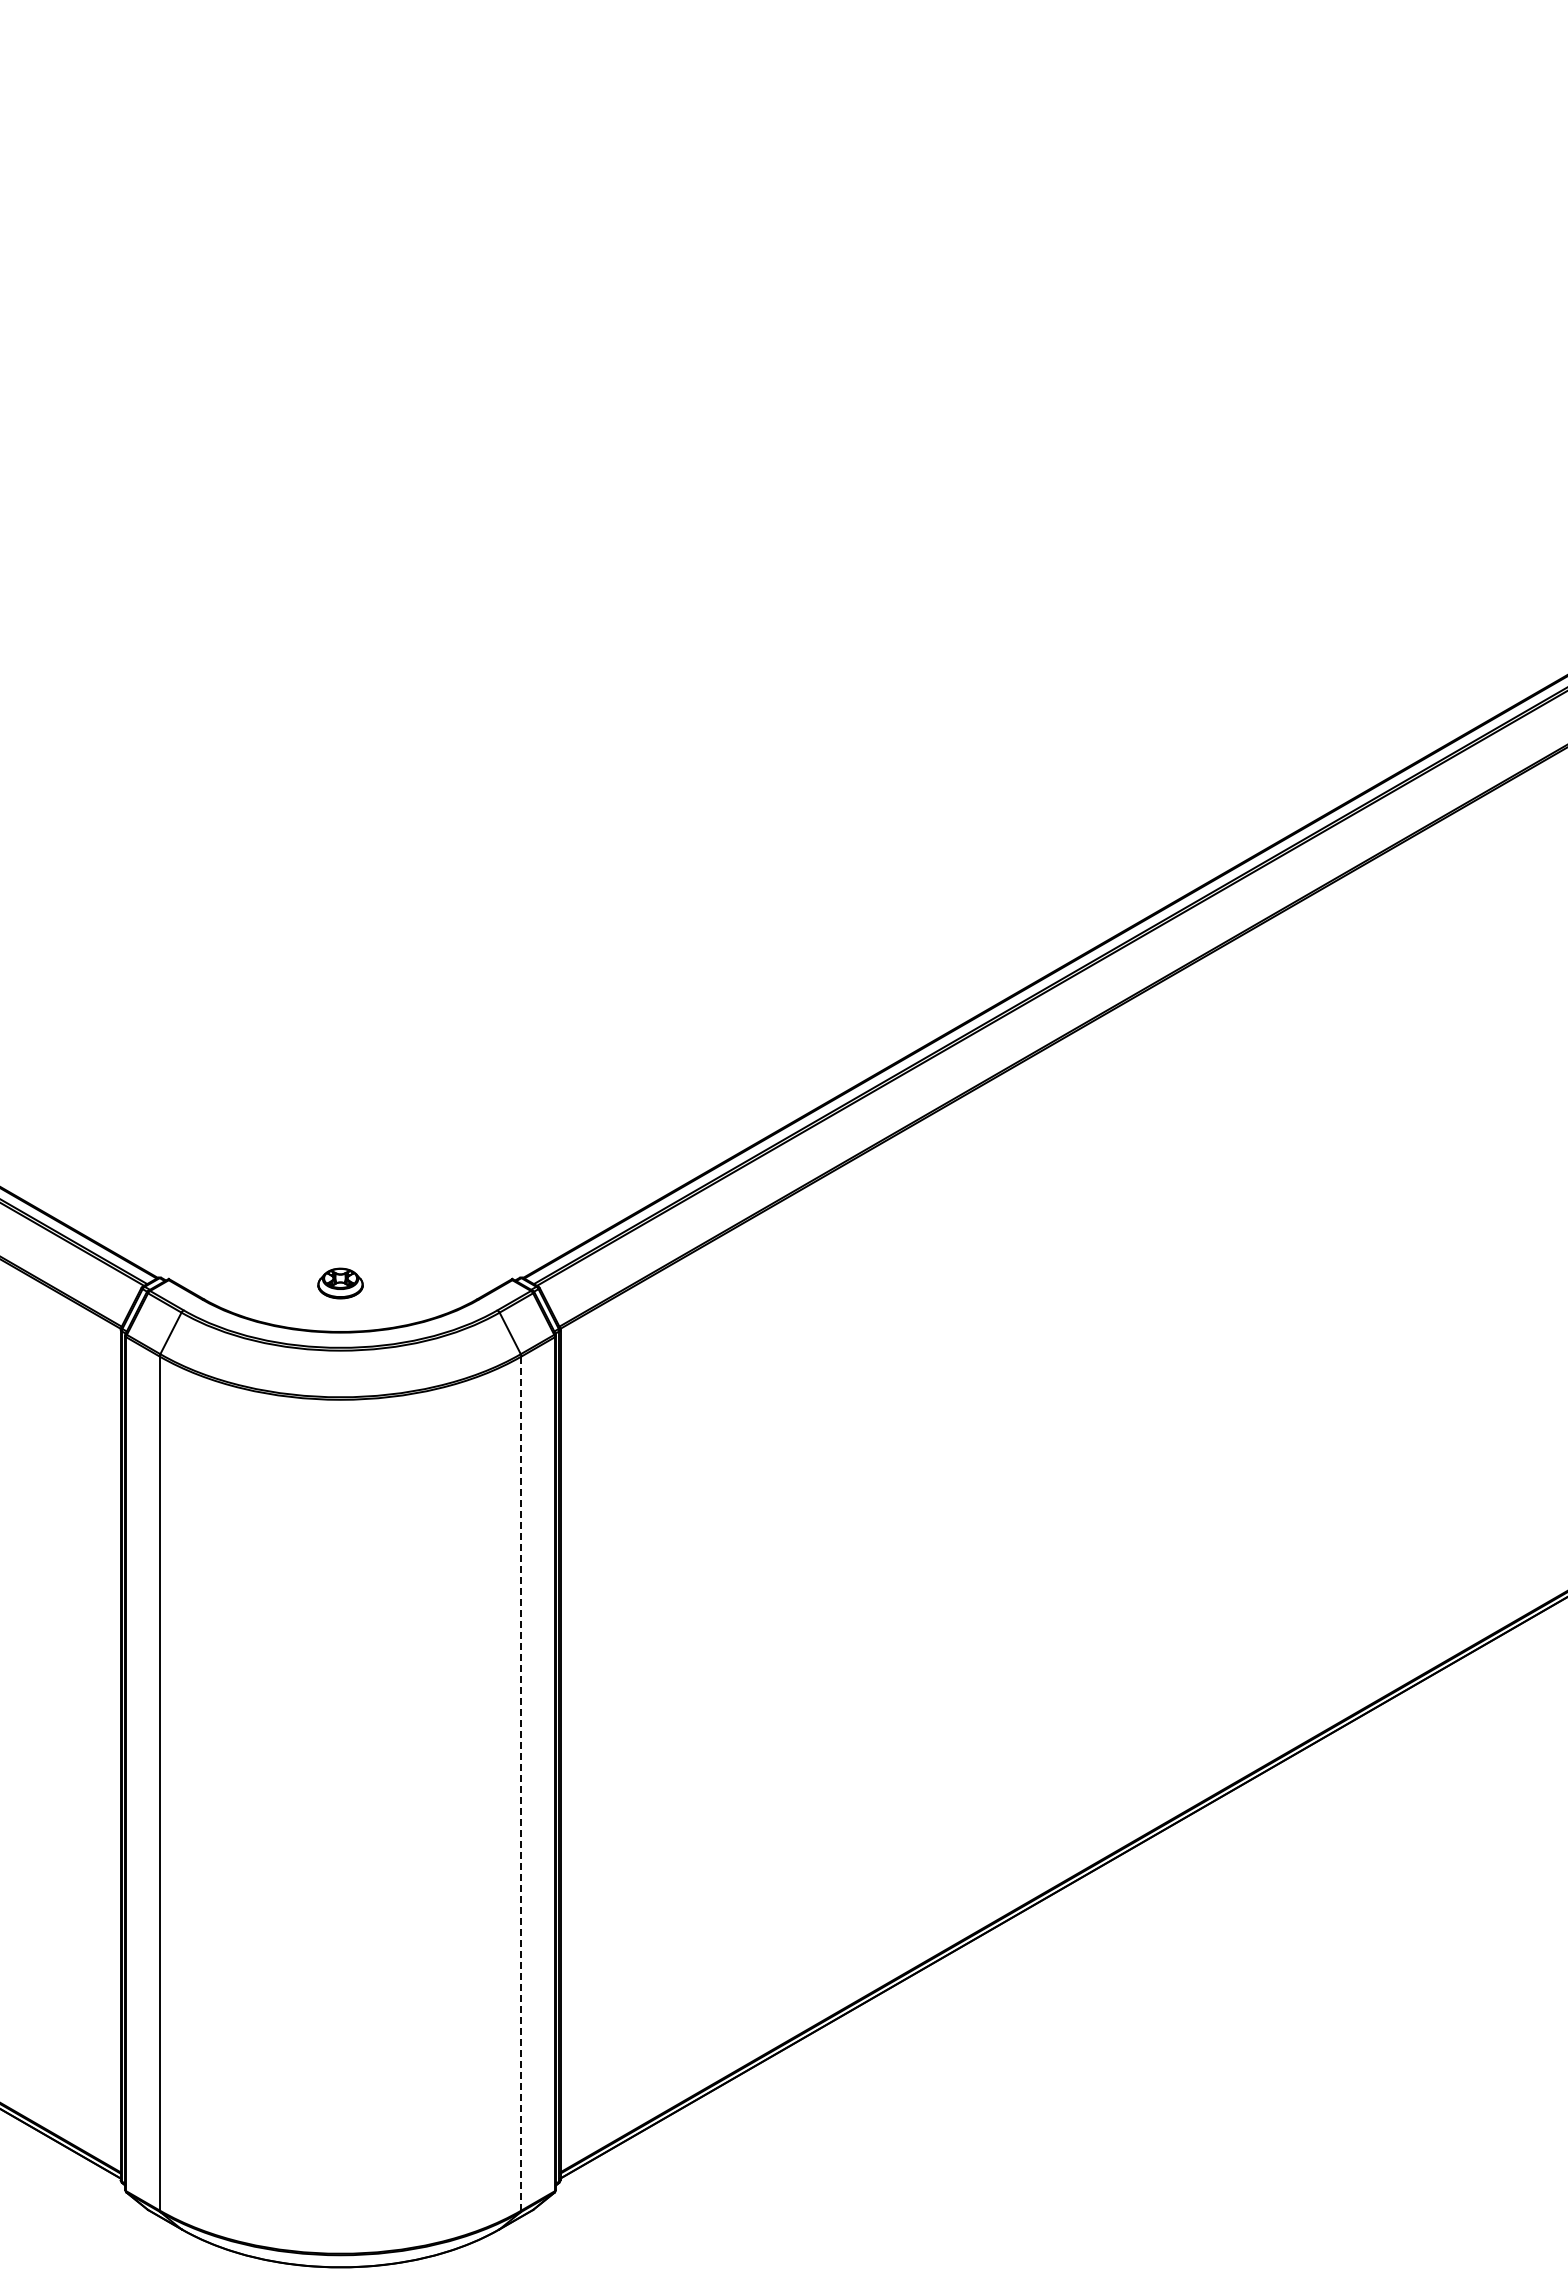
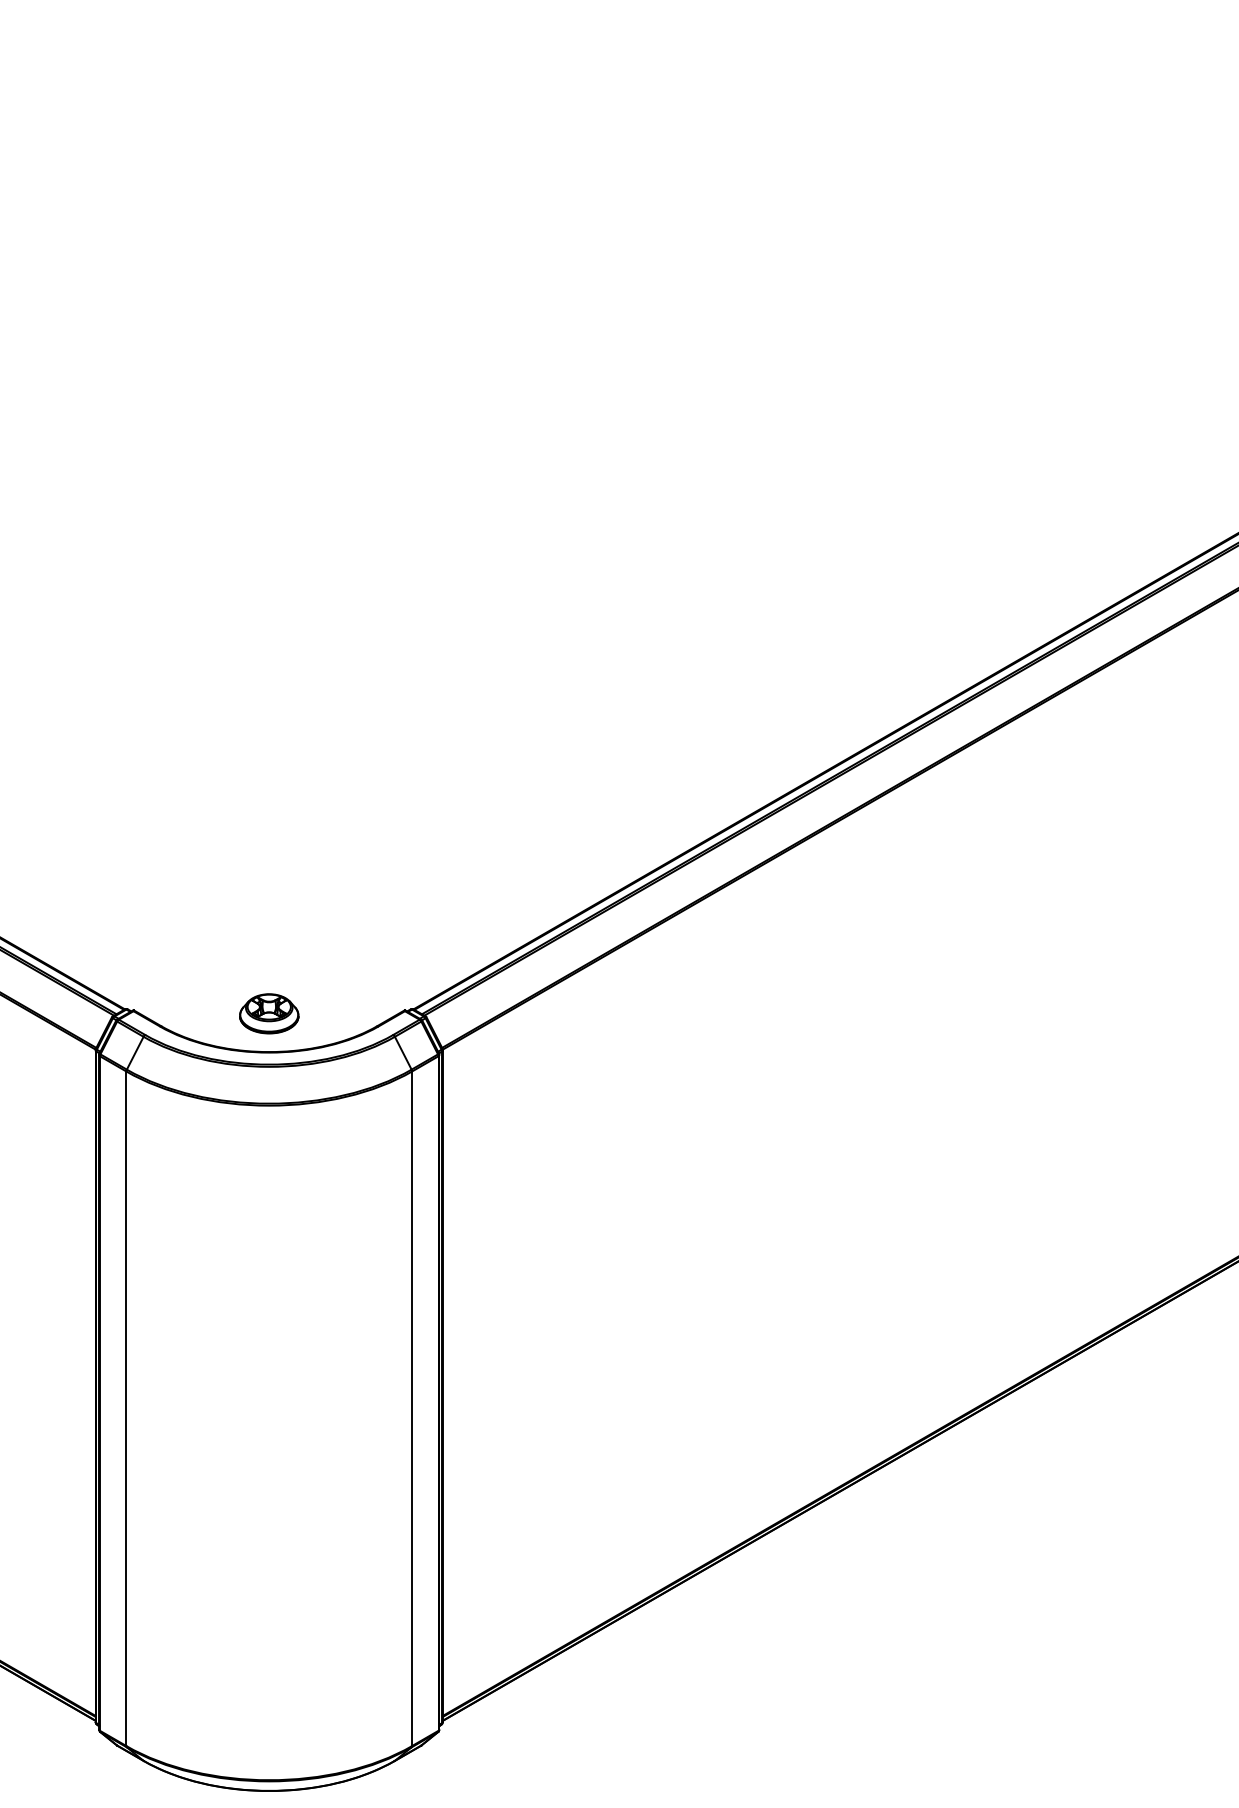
part: (340, 1283) -> (269, 1013), size x1.67
line: (521, 1783) -> (412, 1408), dashed -> solid

